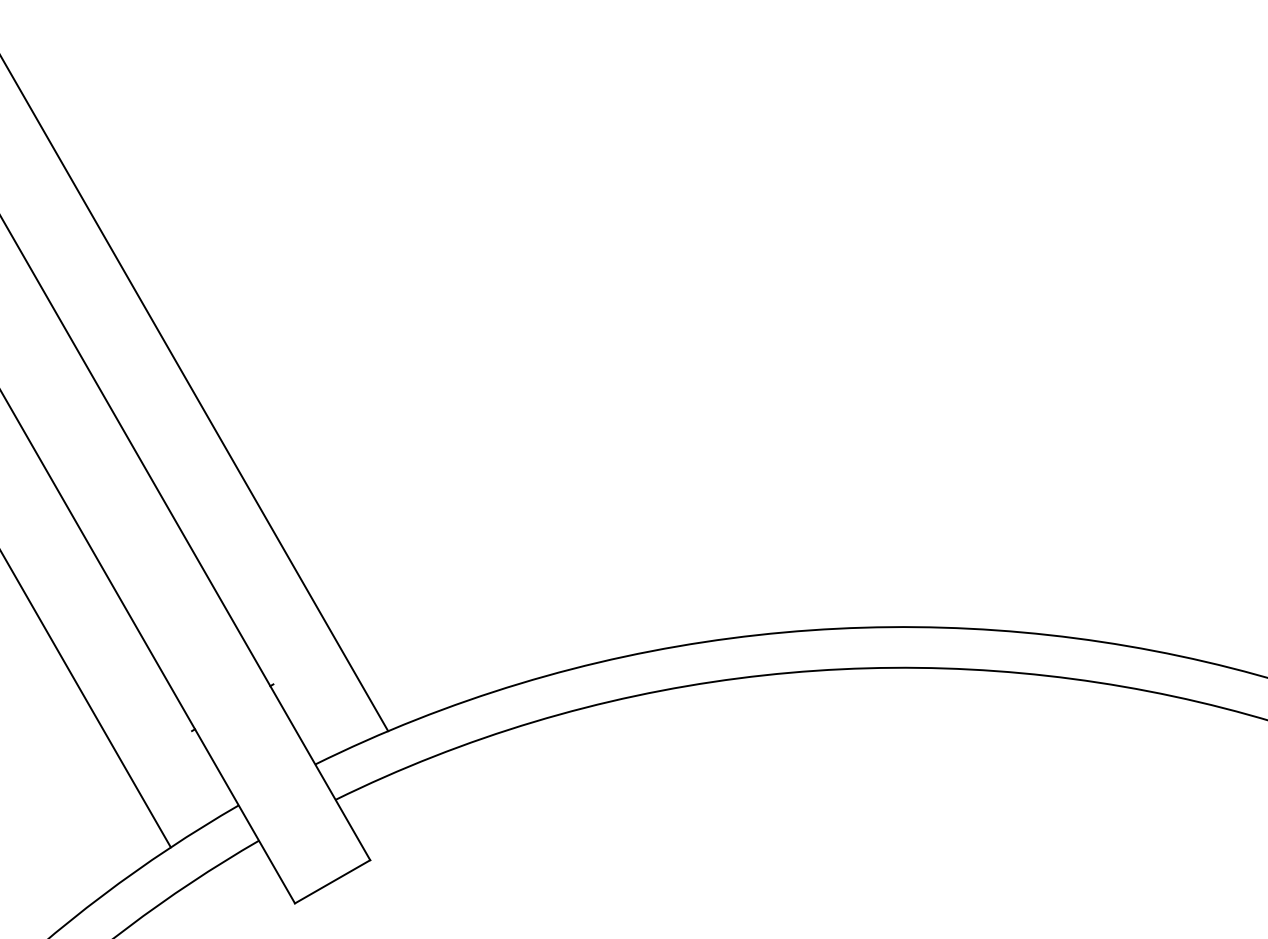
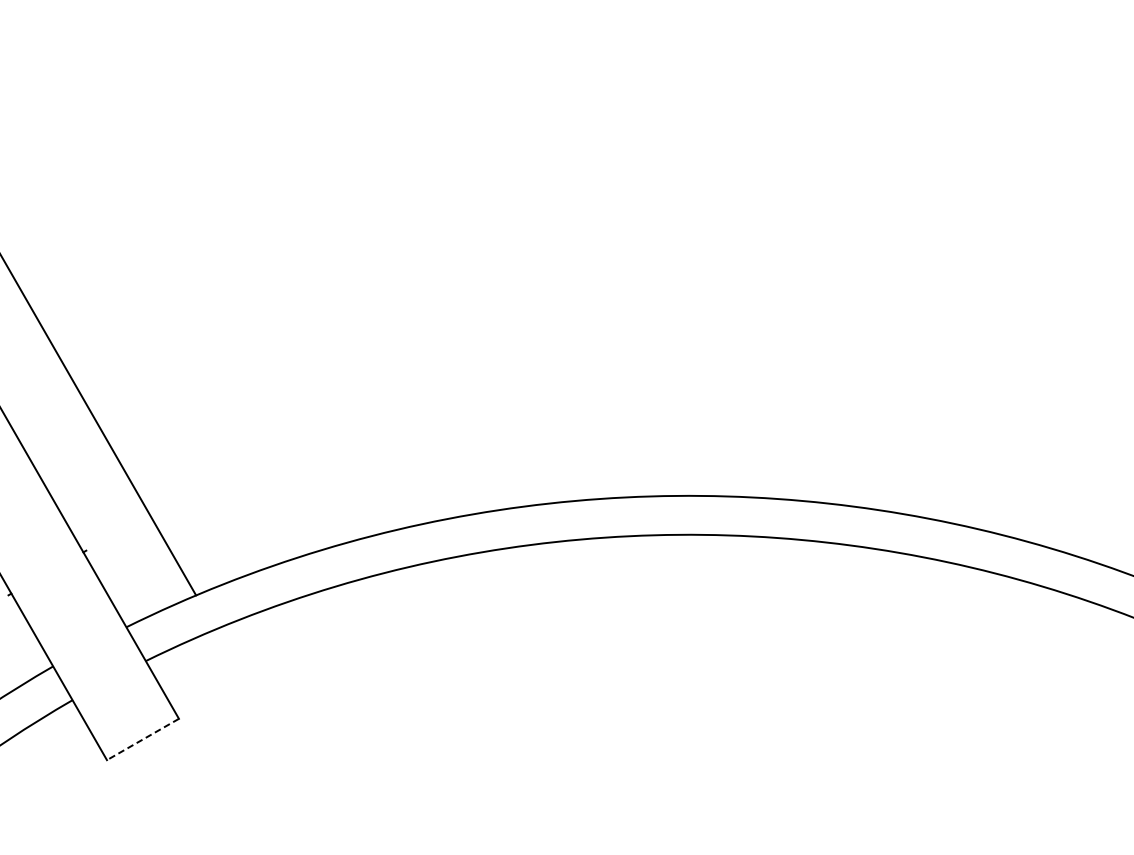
line: (332, 882) -> (142, 740), solid -> dashed

